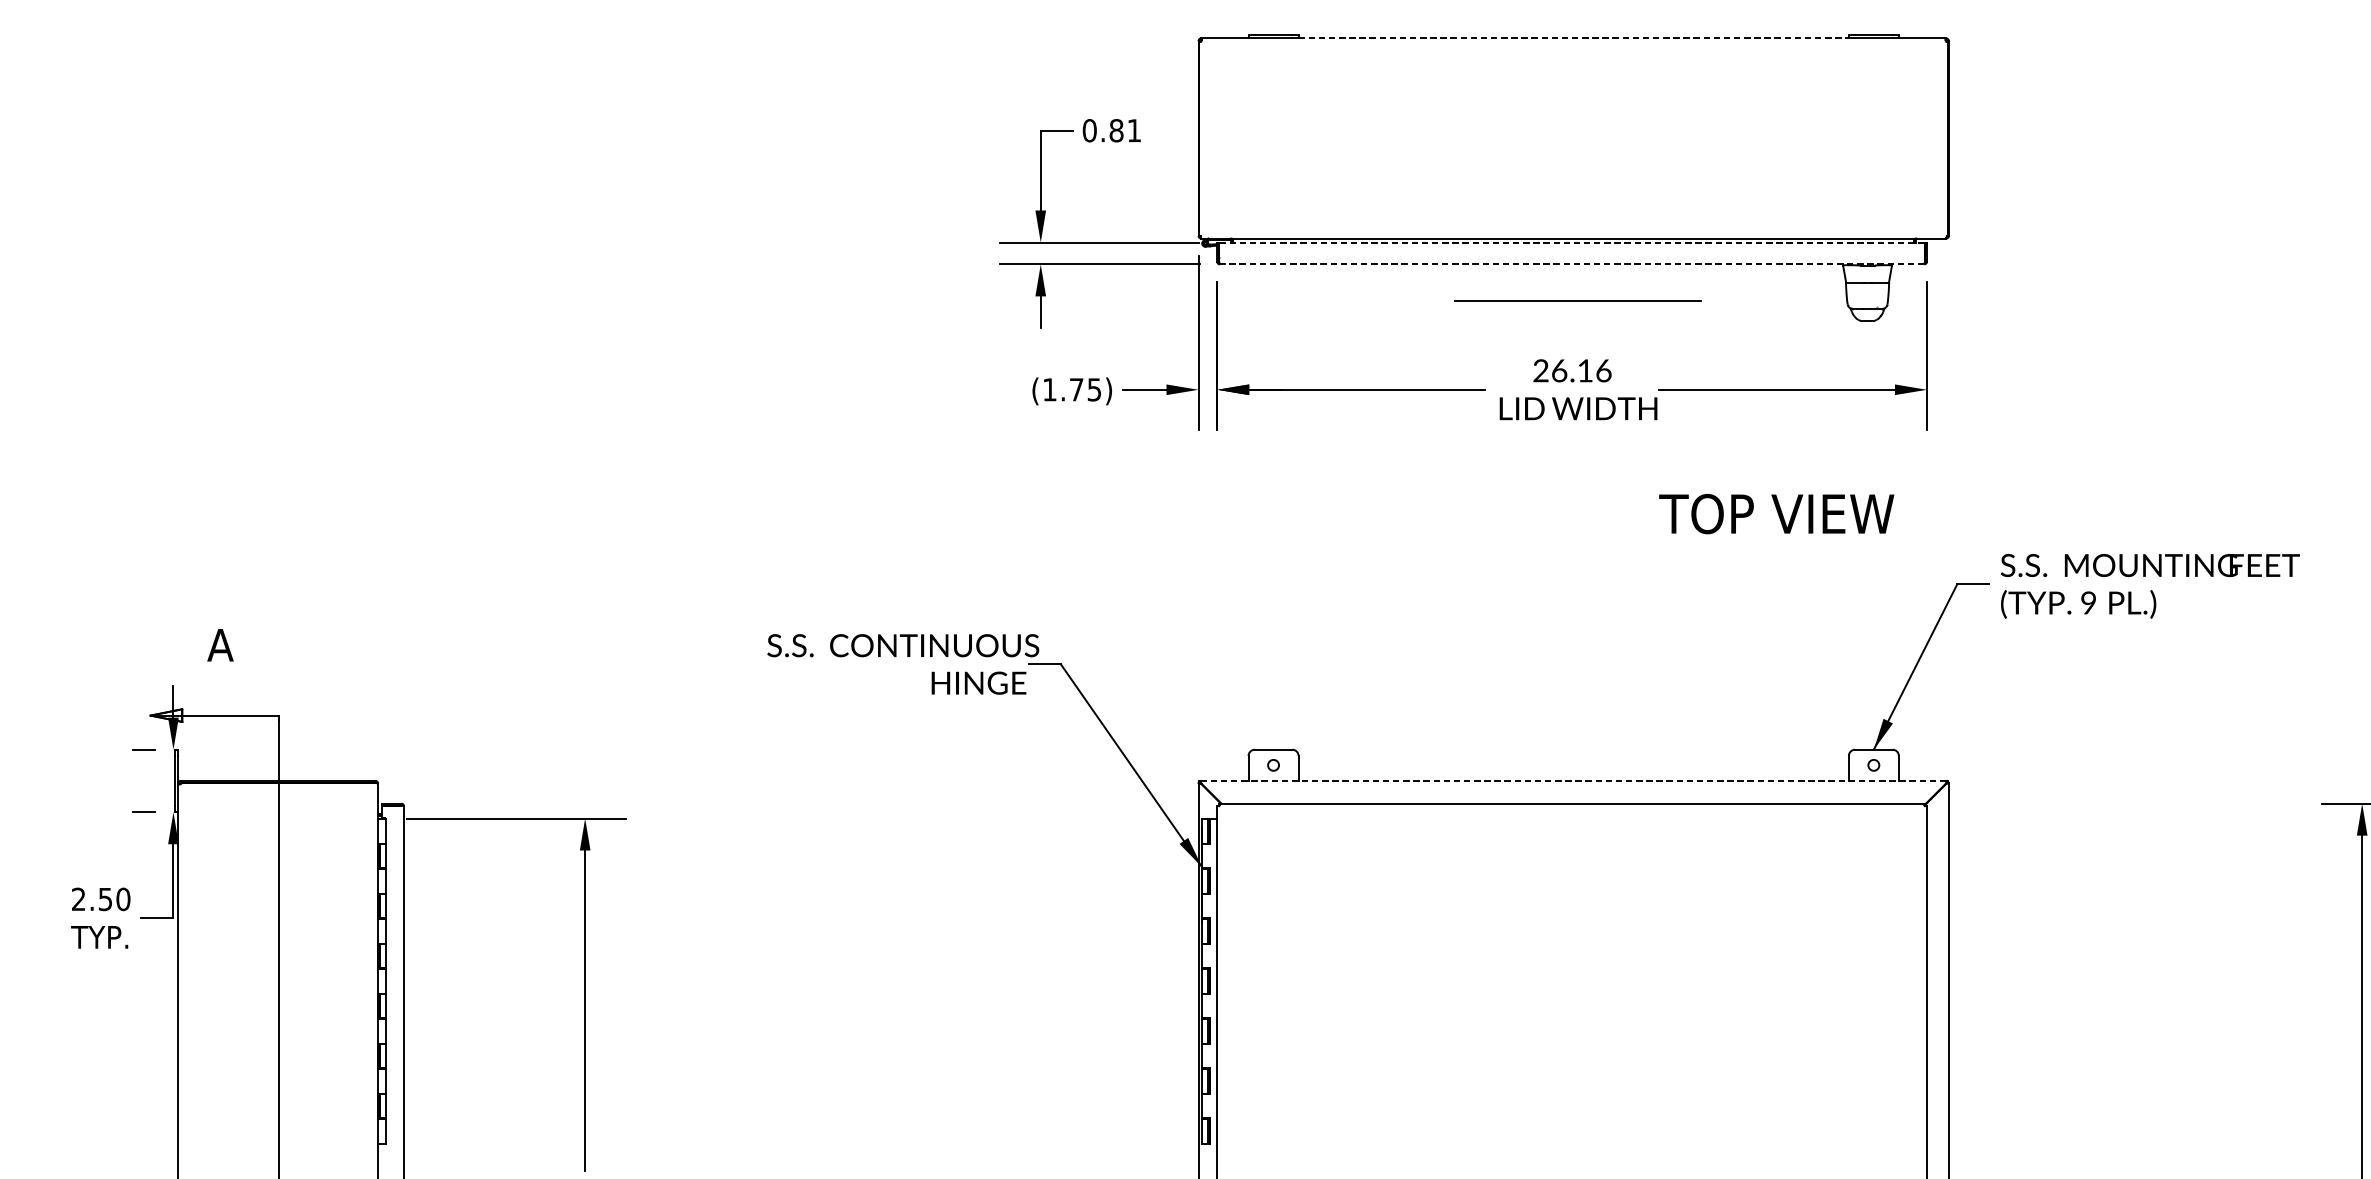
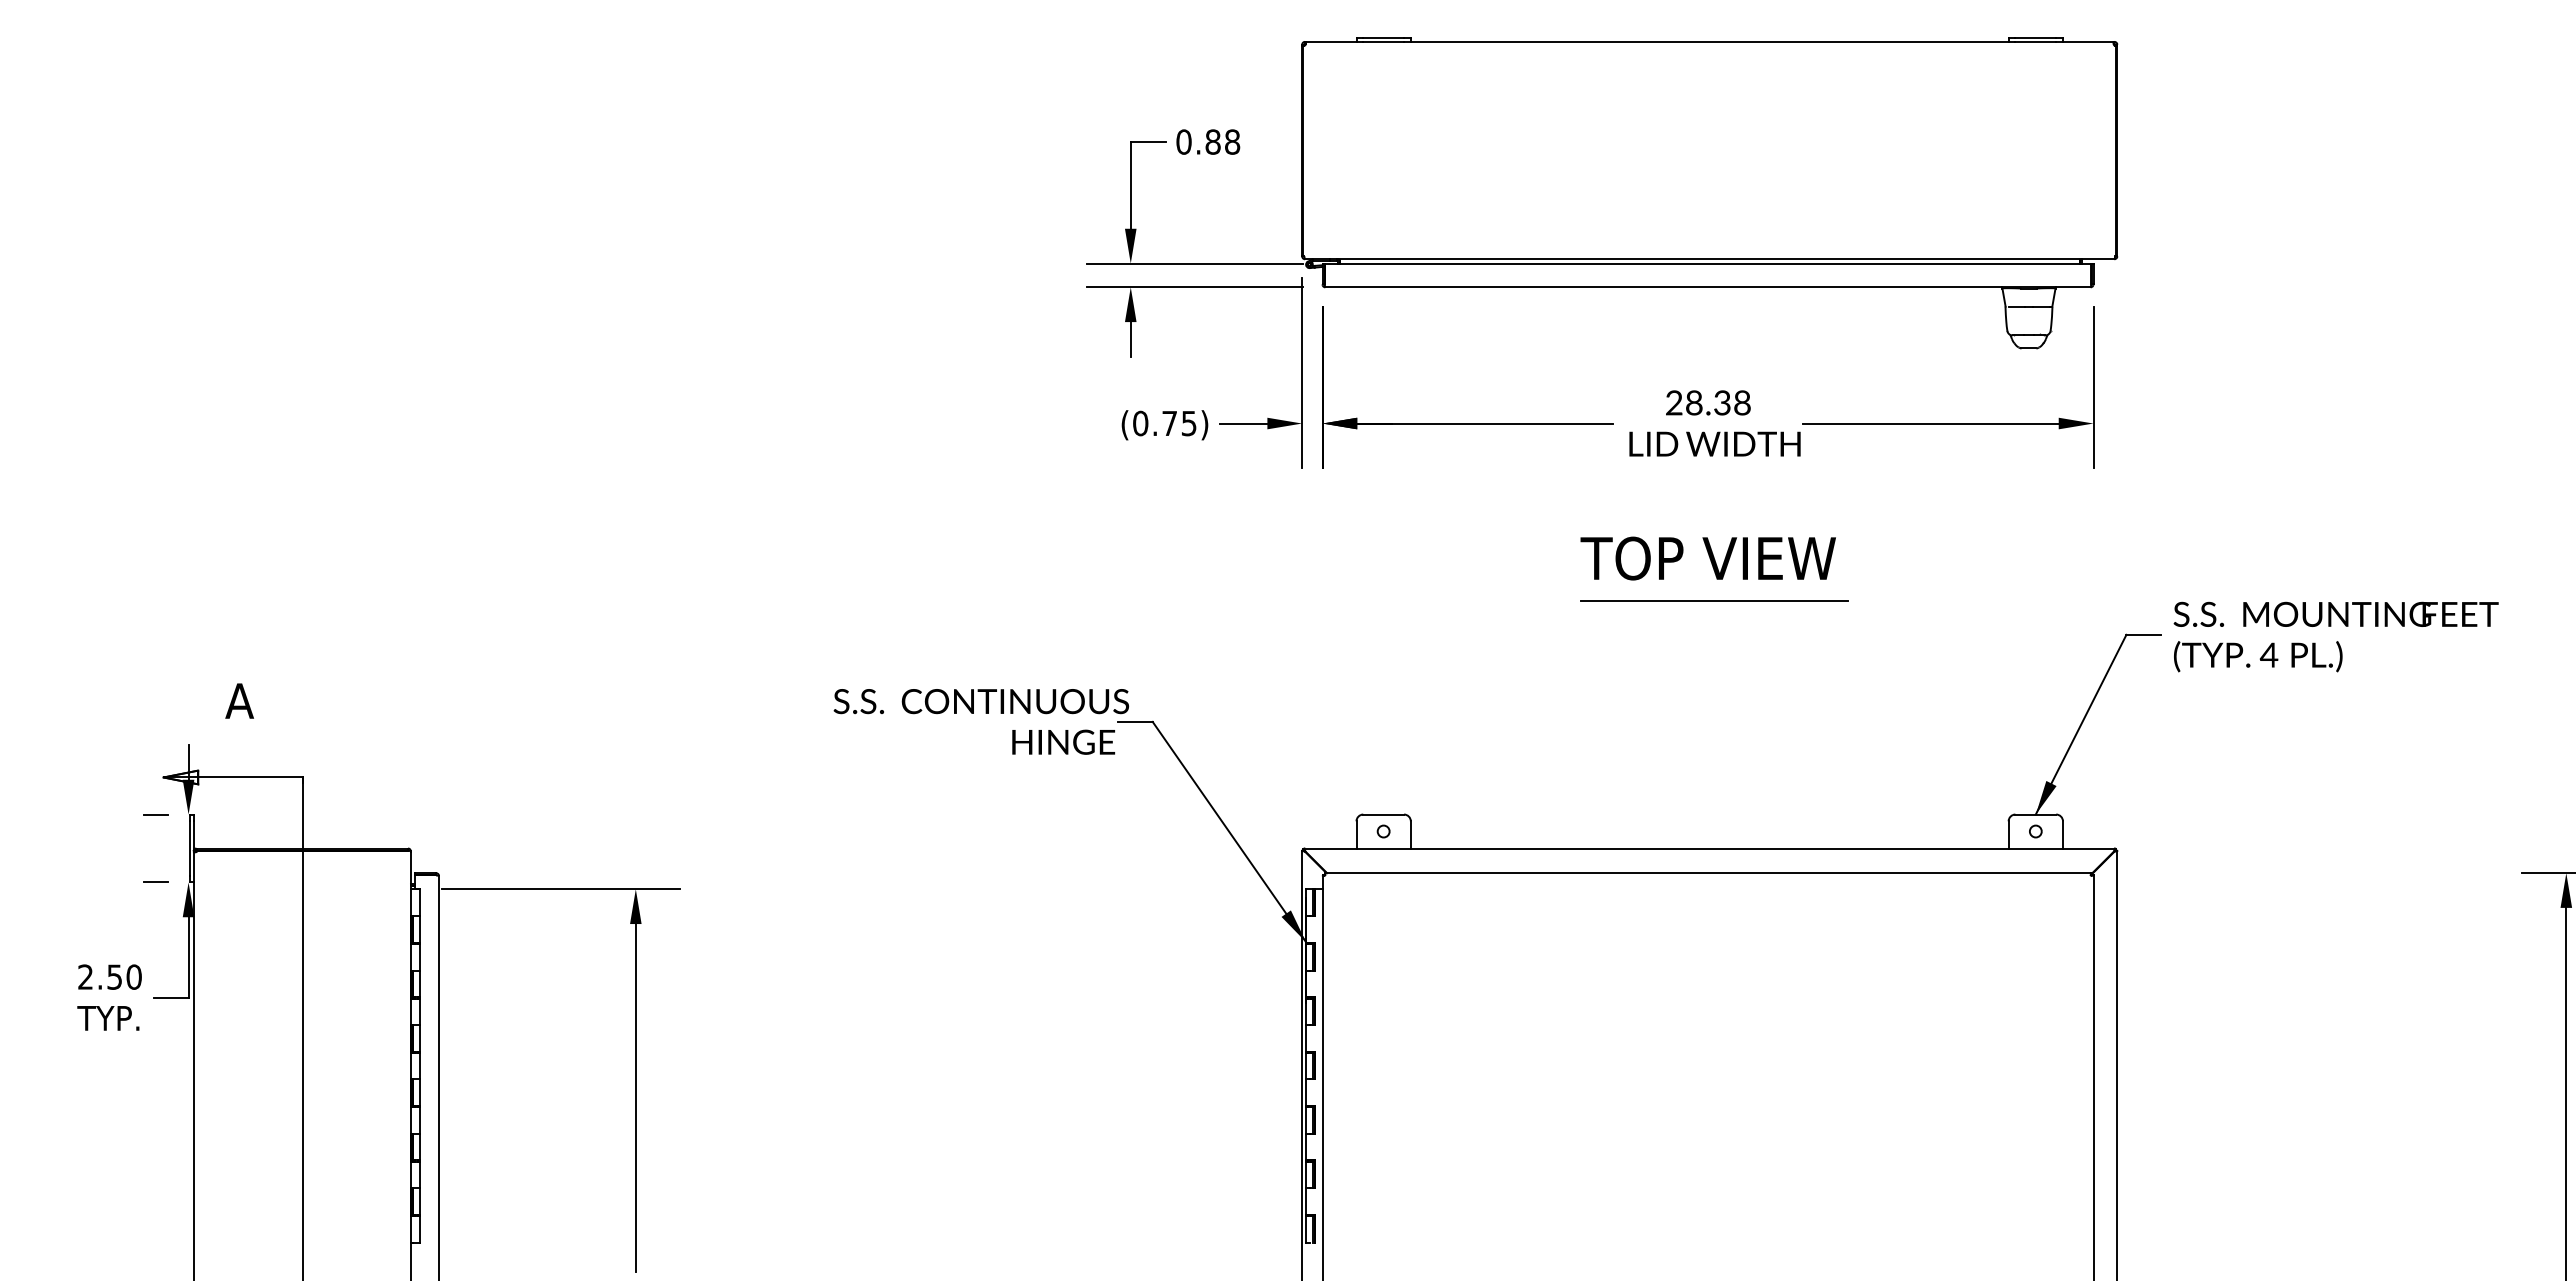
line: (1573, 38) -> (1709, 41), dashed -> solid
text: (1134, 130) -> (1232, 141), 0.81 -> 0.88
line: (1572, 242) -> (1708, 263), dashed -> solid
line: (1572, 264) -> (1708, 287), dashed -> solid
line: (1578, 301) -> (1714, 600), moved
text: (1581, 370) -> (1718, 402), 26.16 -> 28.38
text: (1049, 389) -> (1140, 423), (1.75) -> (0.75)
text: (1776, 514) -> (1707, 558), moved
text: (2088, 602) -> (2268, 654), 9 -> 4
line: (1574, 780) -> (1710, 848), dashed -> solid

